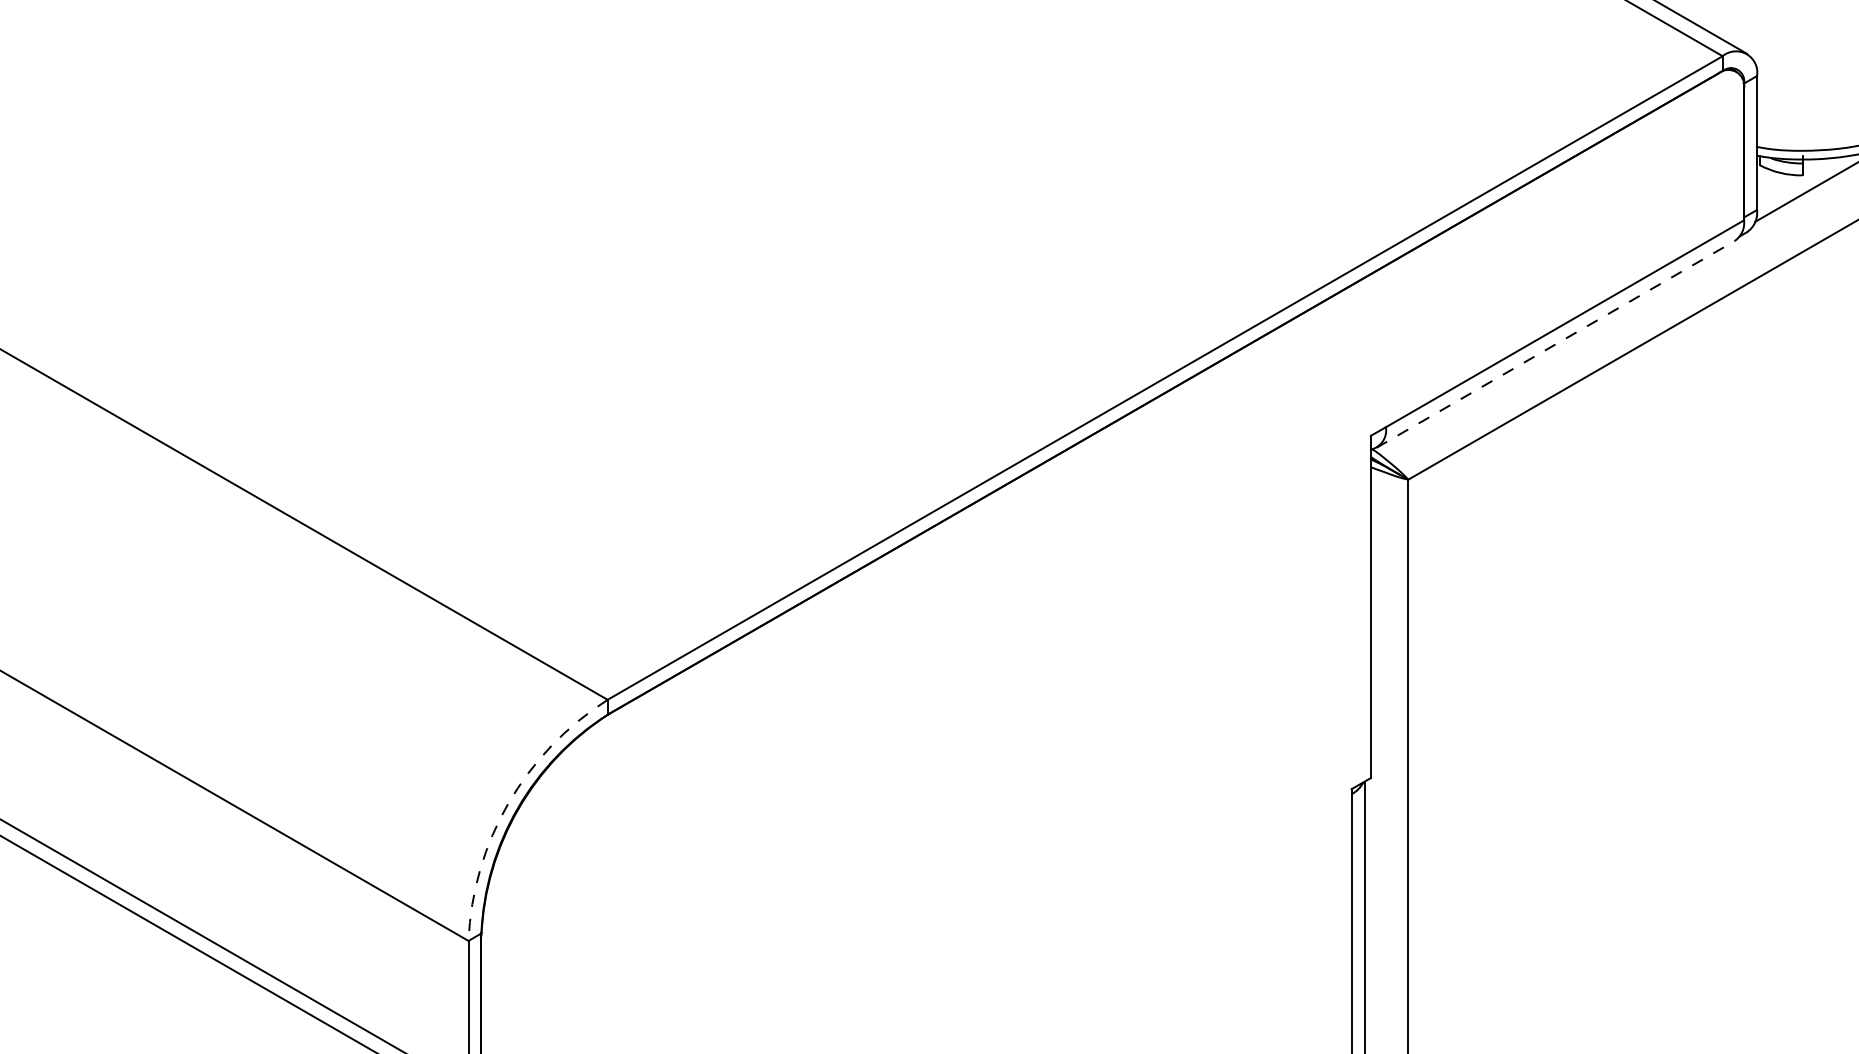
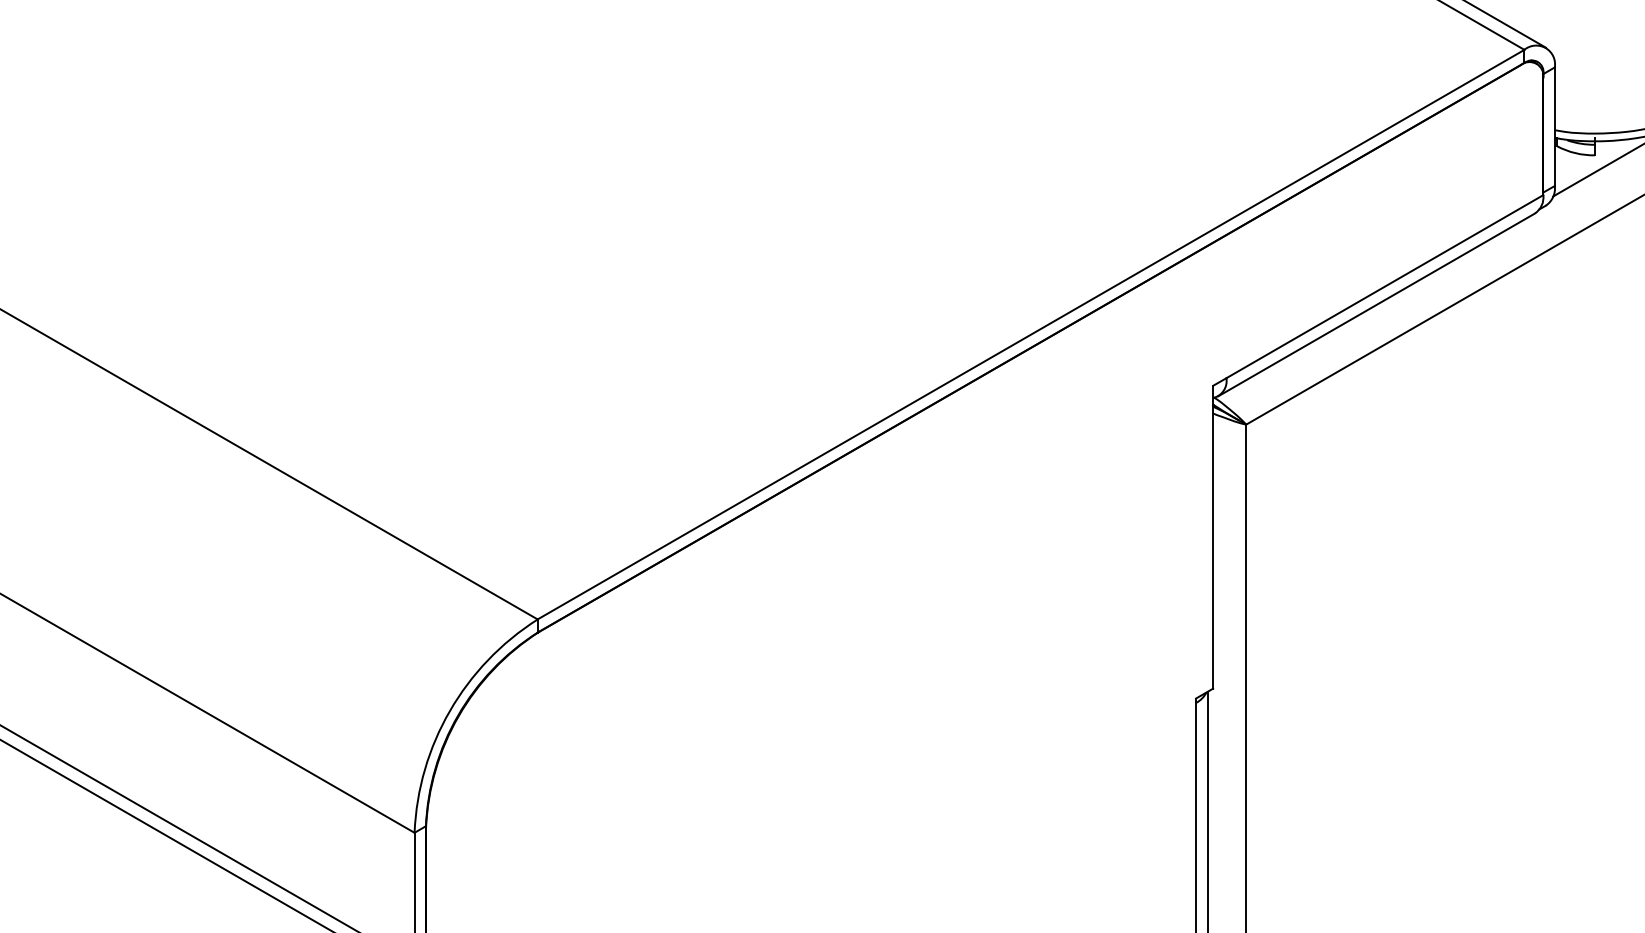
line: (1556, 343) -> (1377, 304), dashed -> solid
arc: (508, 802) -> (449, 710), dashed -> solid

